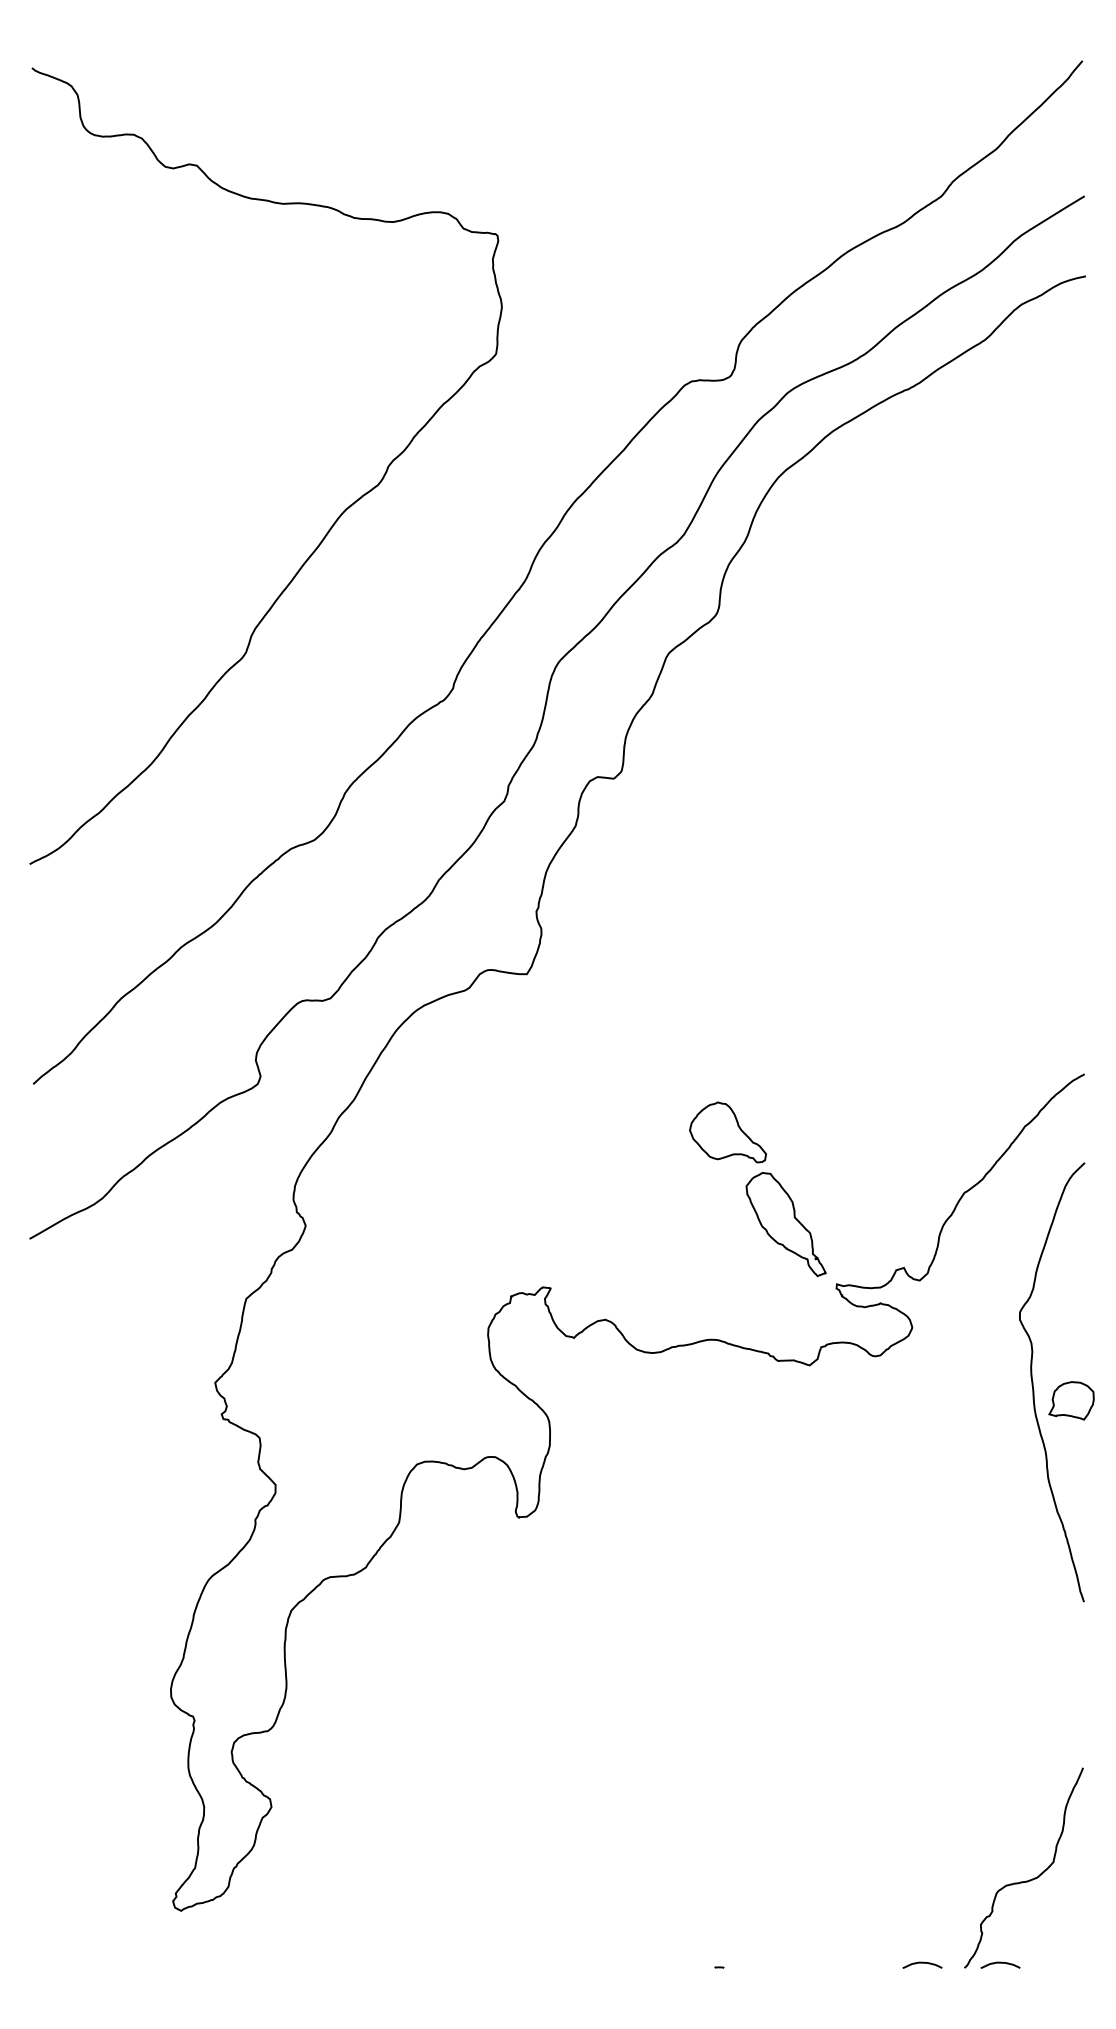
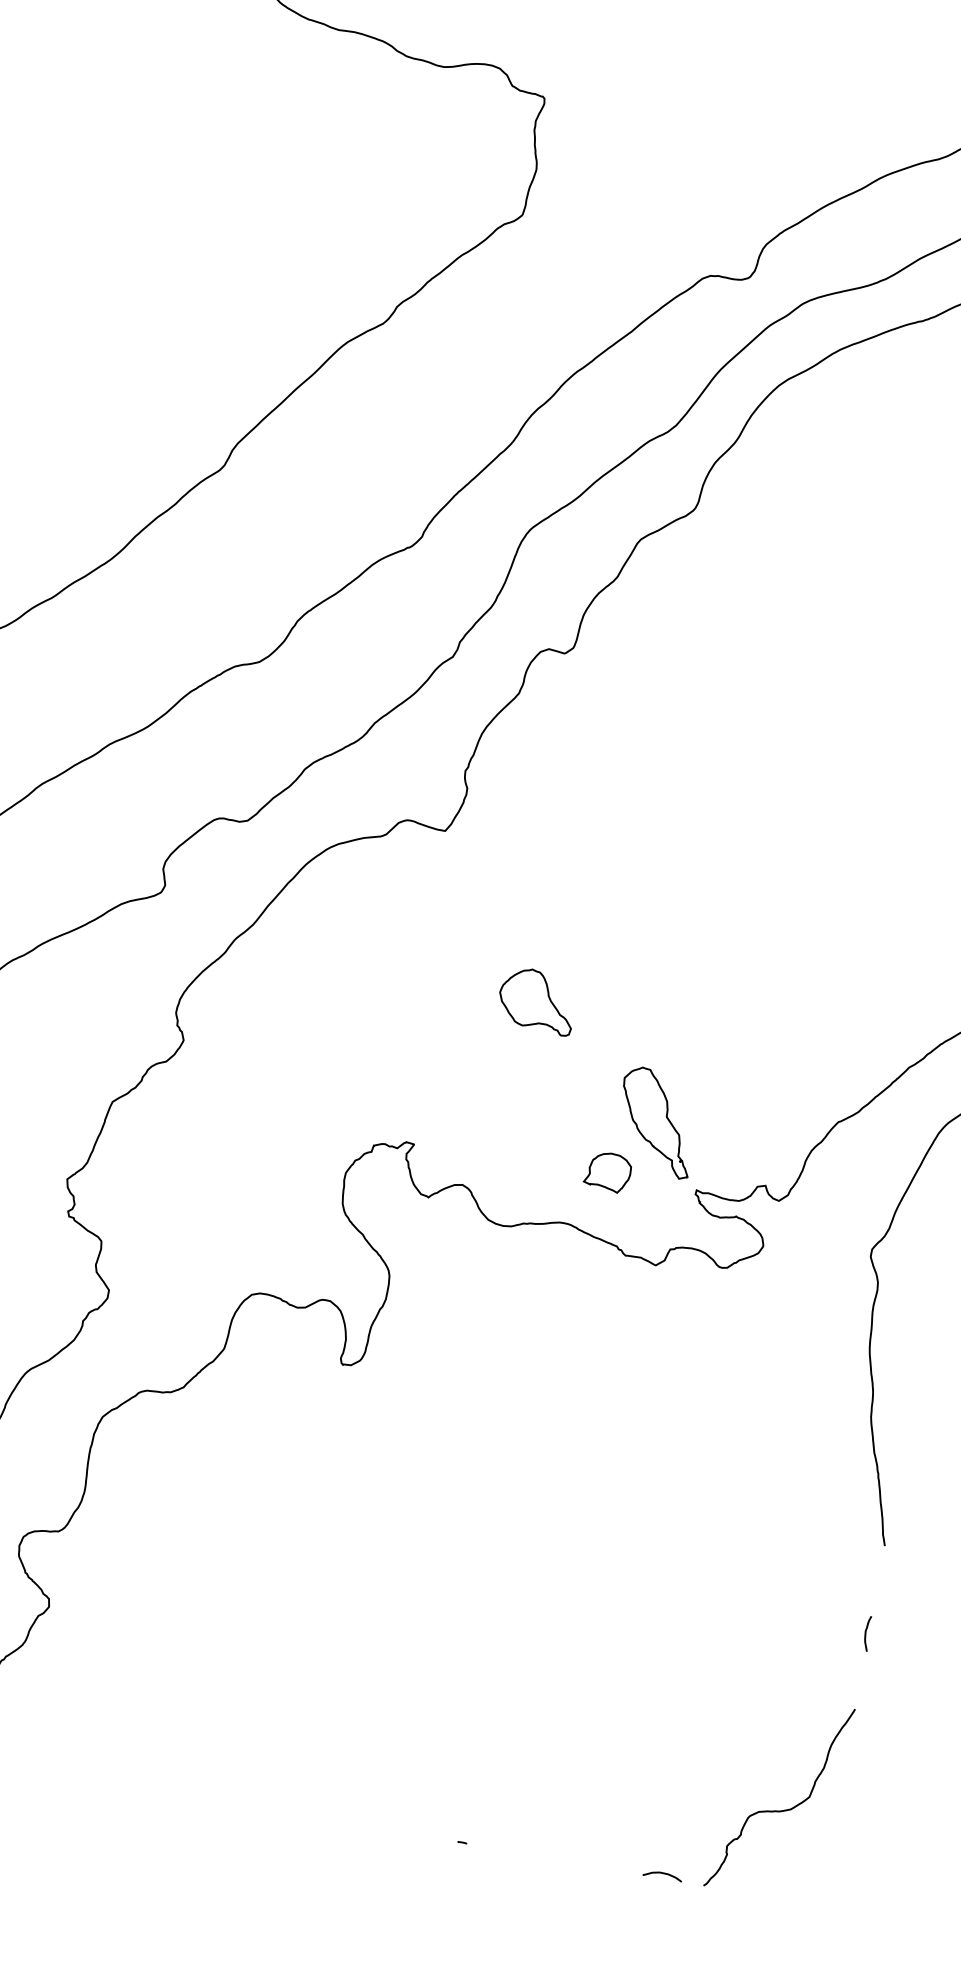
part: (727, 1132) -> (536, 1000), moved
part: (1071, 1400) -> (608, 1171), moved
curve: (1081, 1691) -> (866, 1633), added
curve: (1000, 1963) -> (739, 1887), removed

